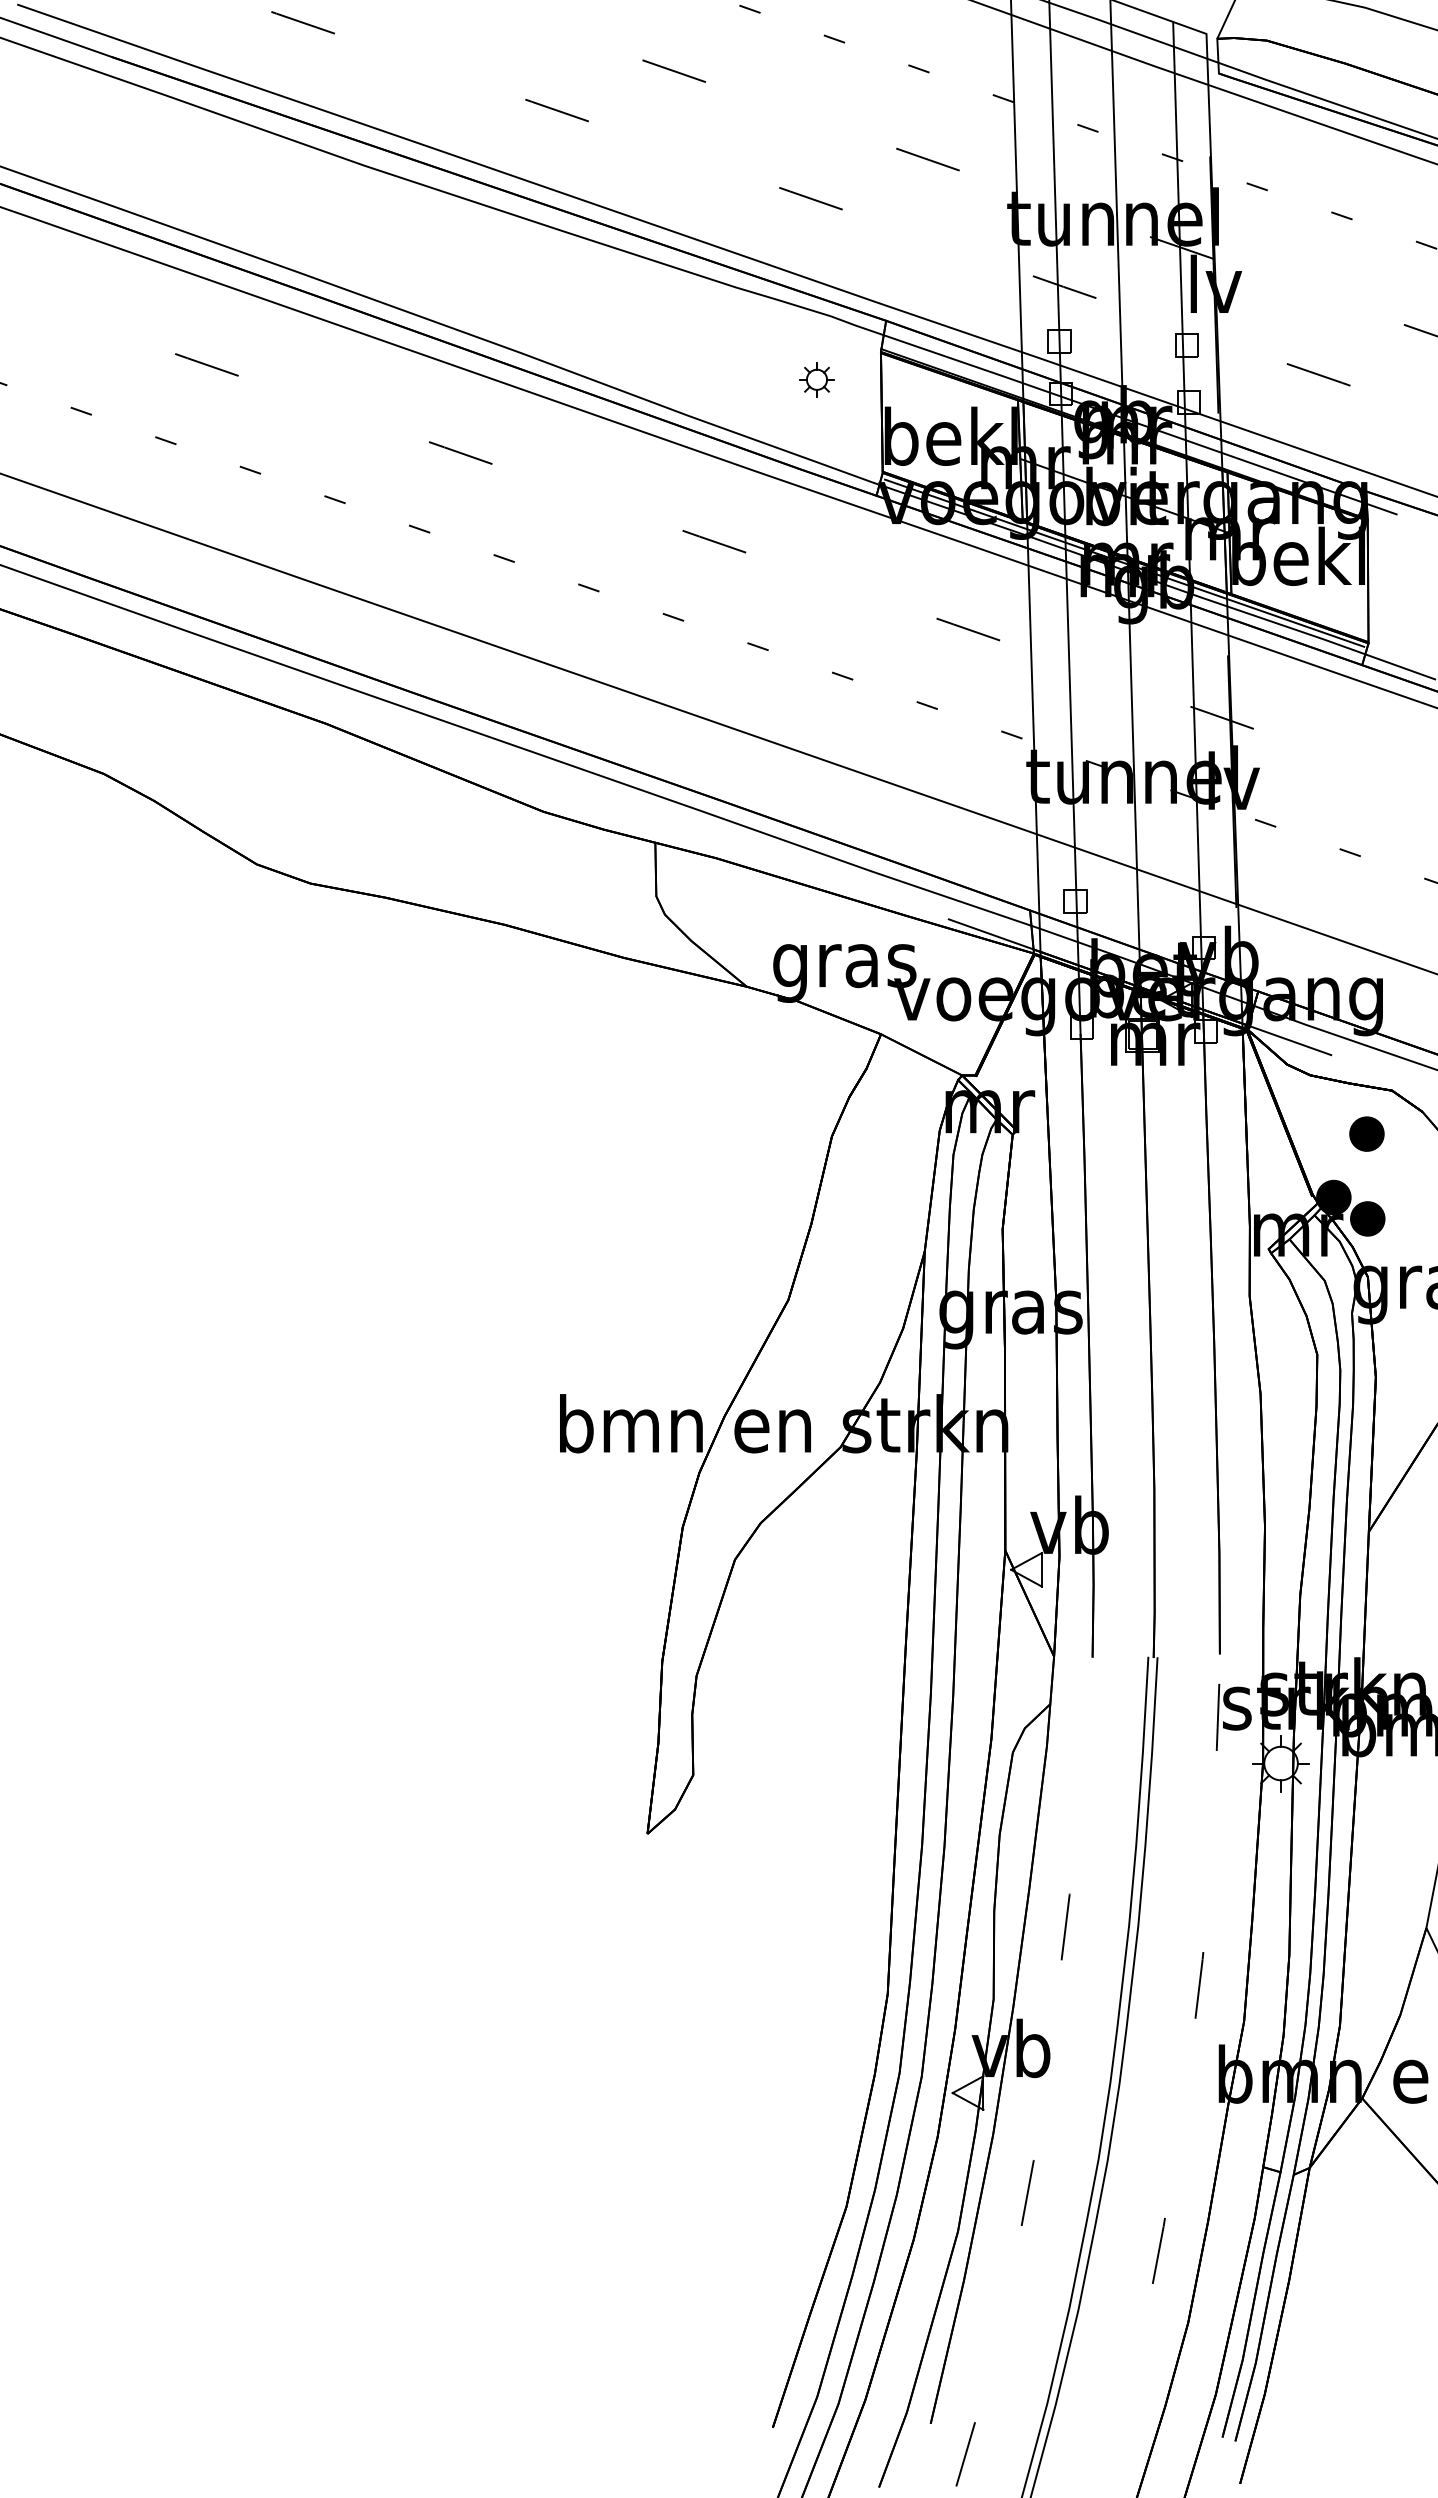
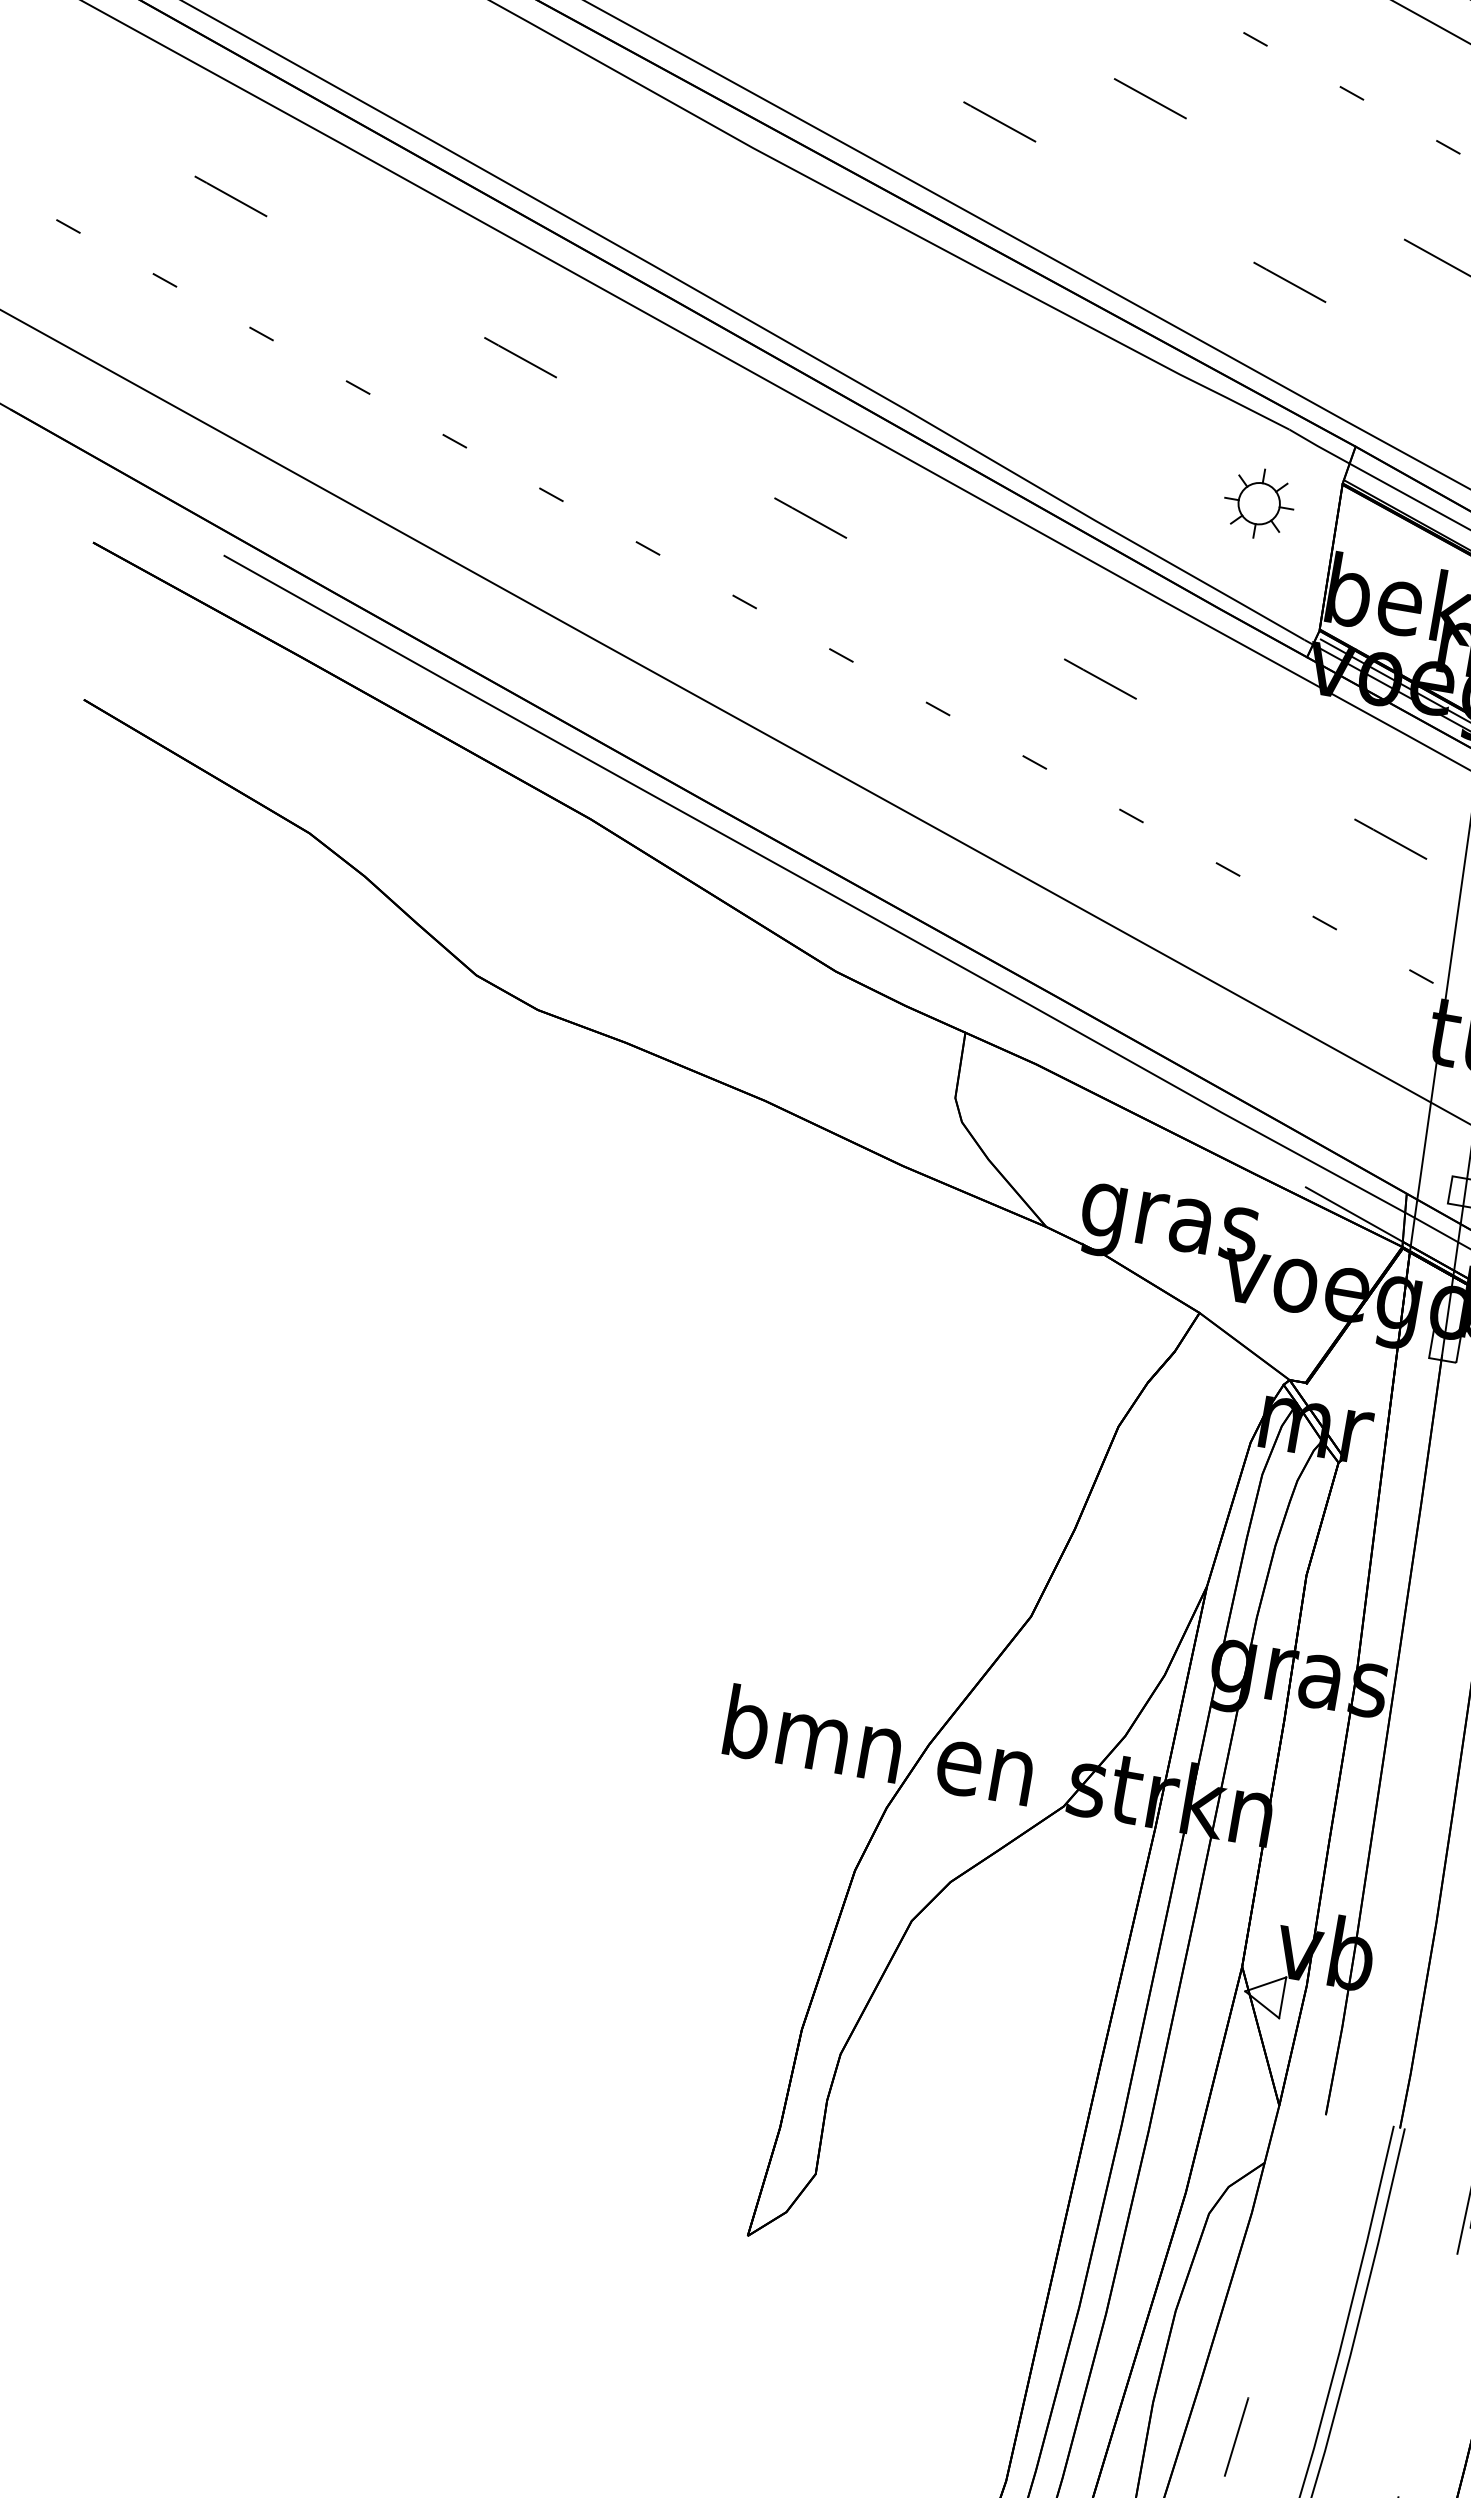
part: (816, 379) -> (1258, 503), size x1.67

